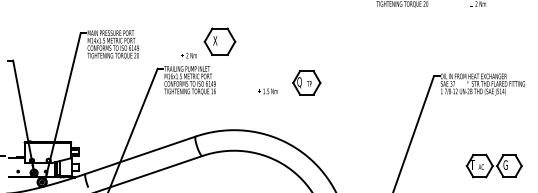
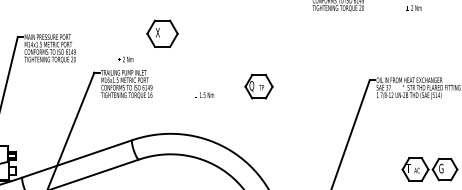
part: (219, 41) -> (162, 33), moved
part: (306, 82) -> (258, 86), moved

